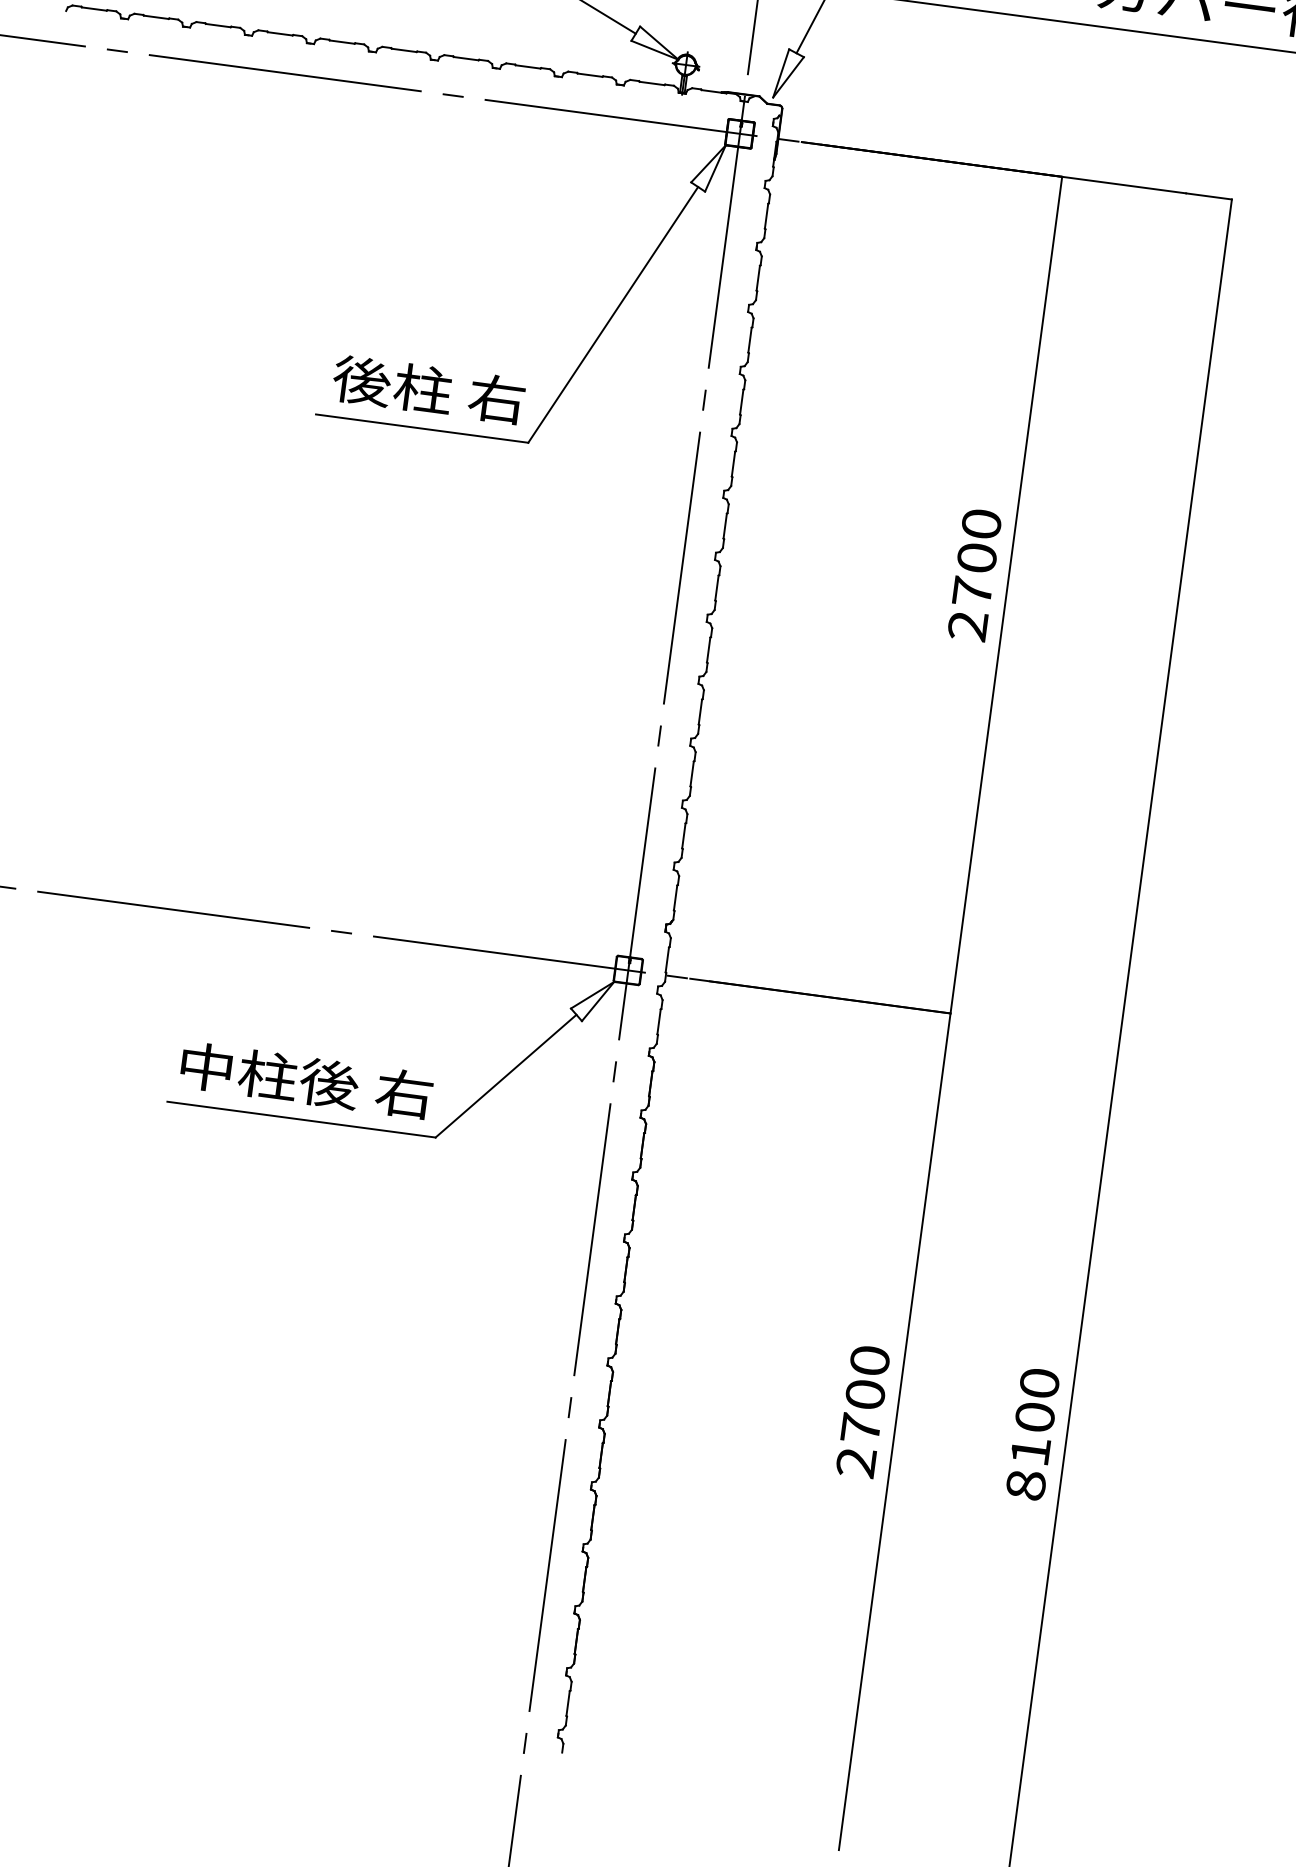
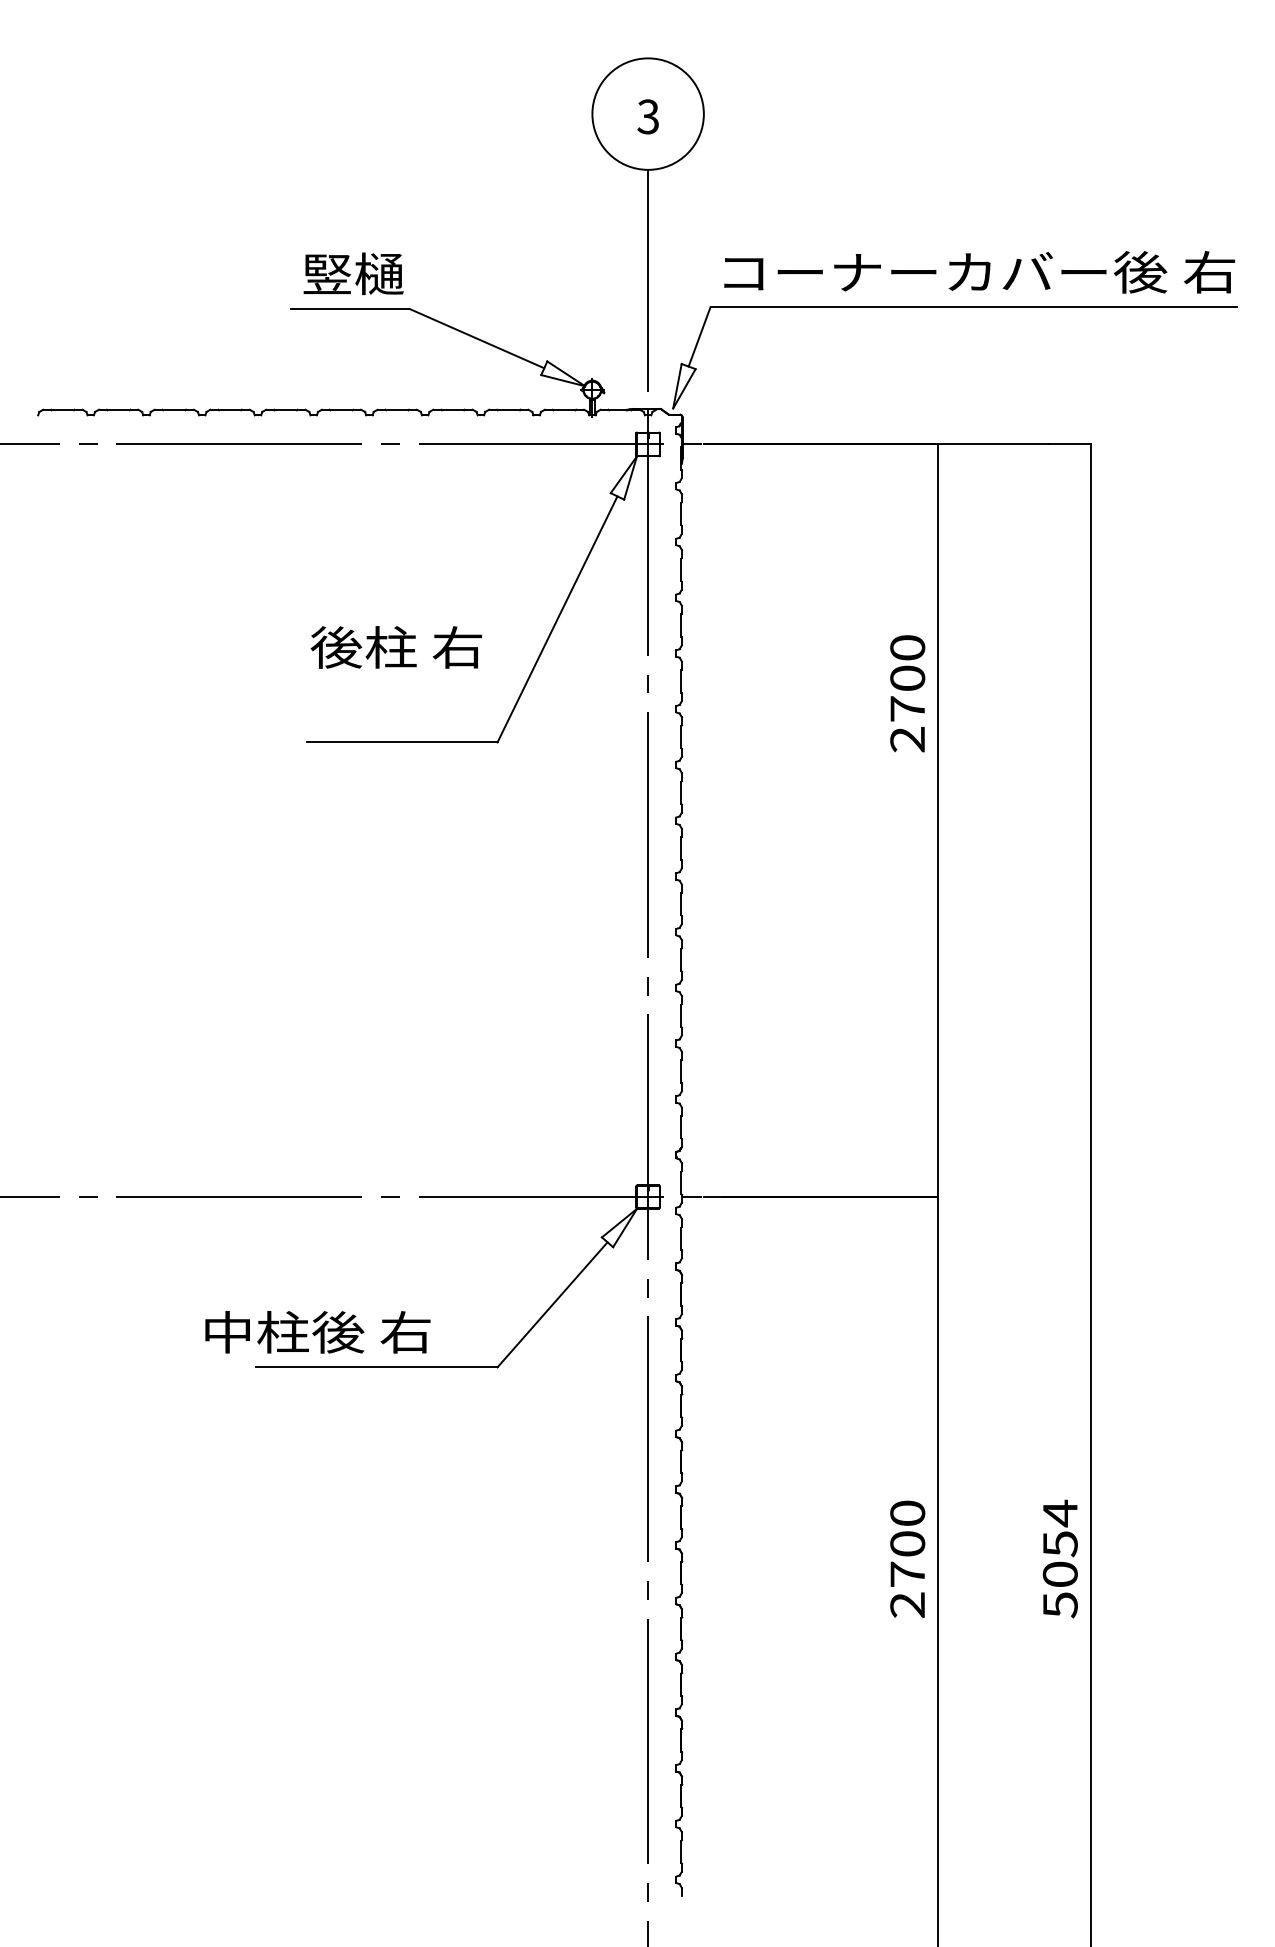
text: (427, 389) -> (395, 647), moved
text: (974, 574) -> (907, 693), moved
text: (306, 1080) -> (317, 1332), moved
text: (1032, 1433) -> (1059, 1558), 8100 -> 5054

